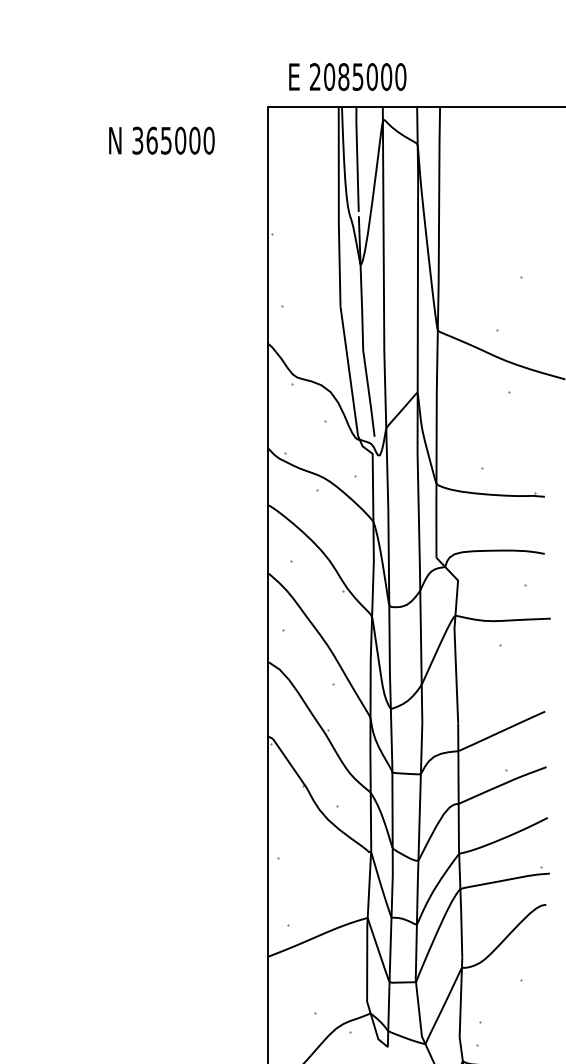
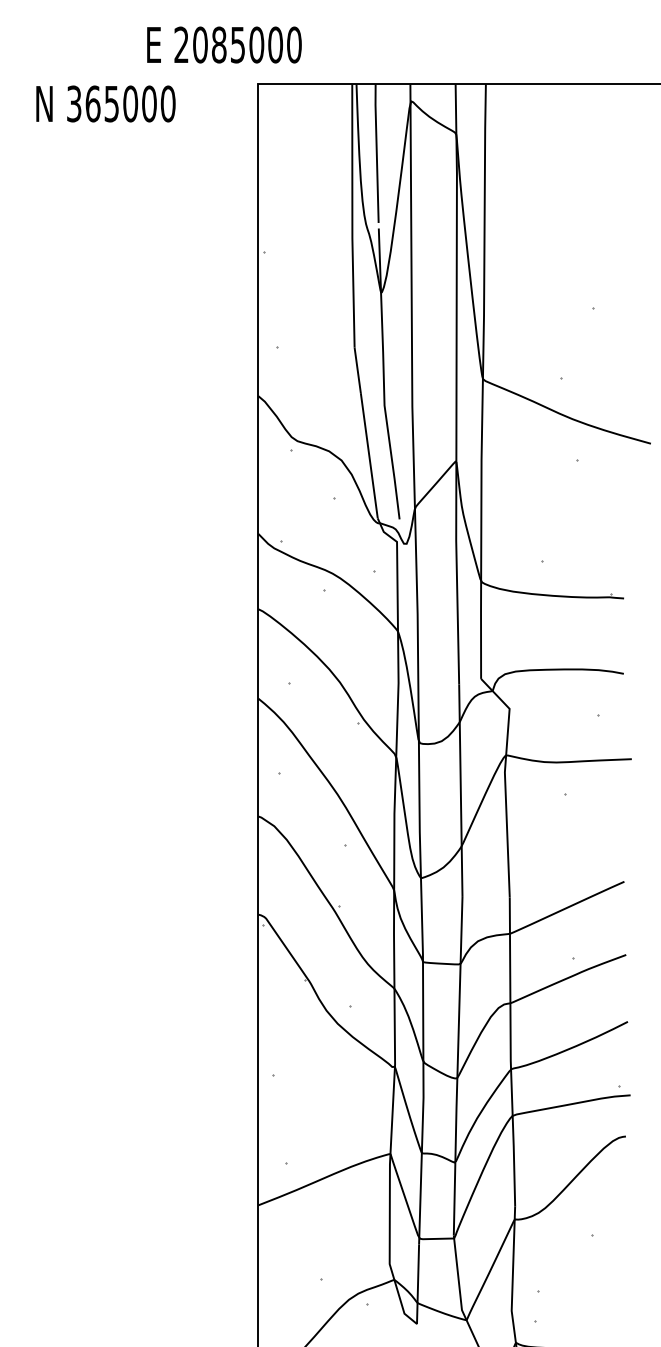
text: (347, 76) -> (224, 44), moved
text: (161, 140) -> (105, 103), moved

